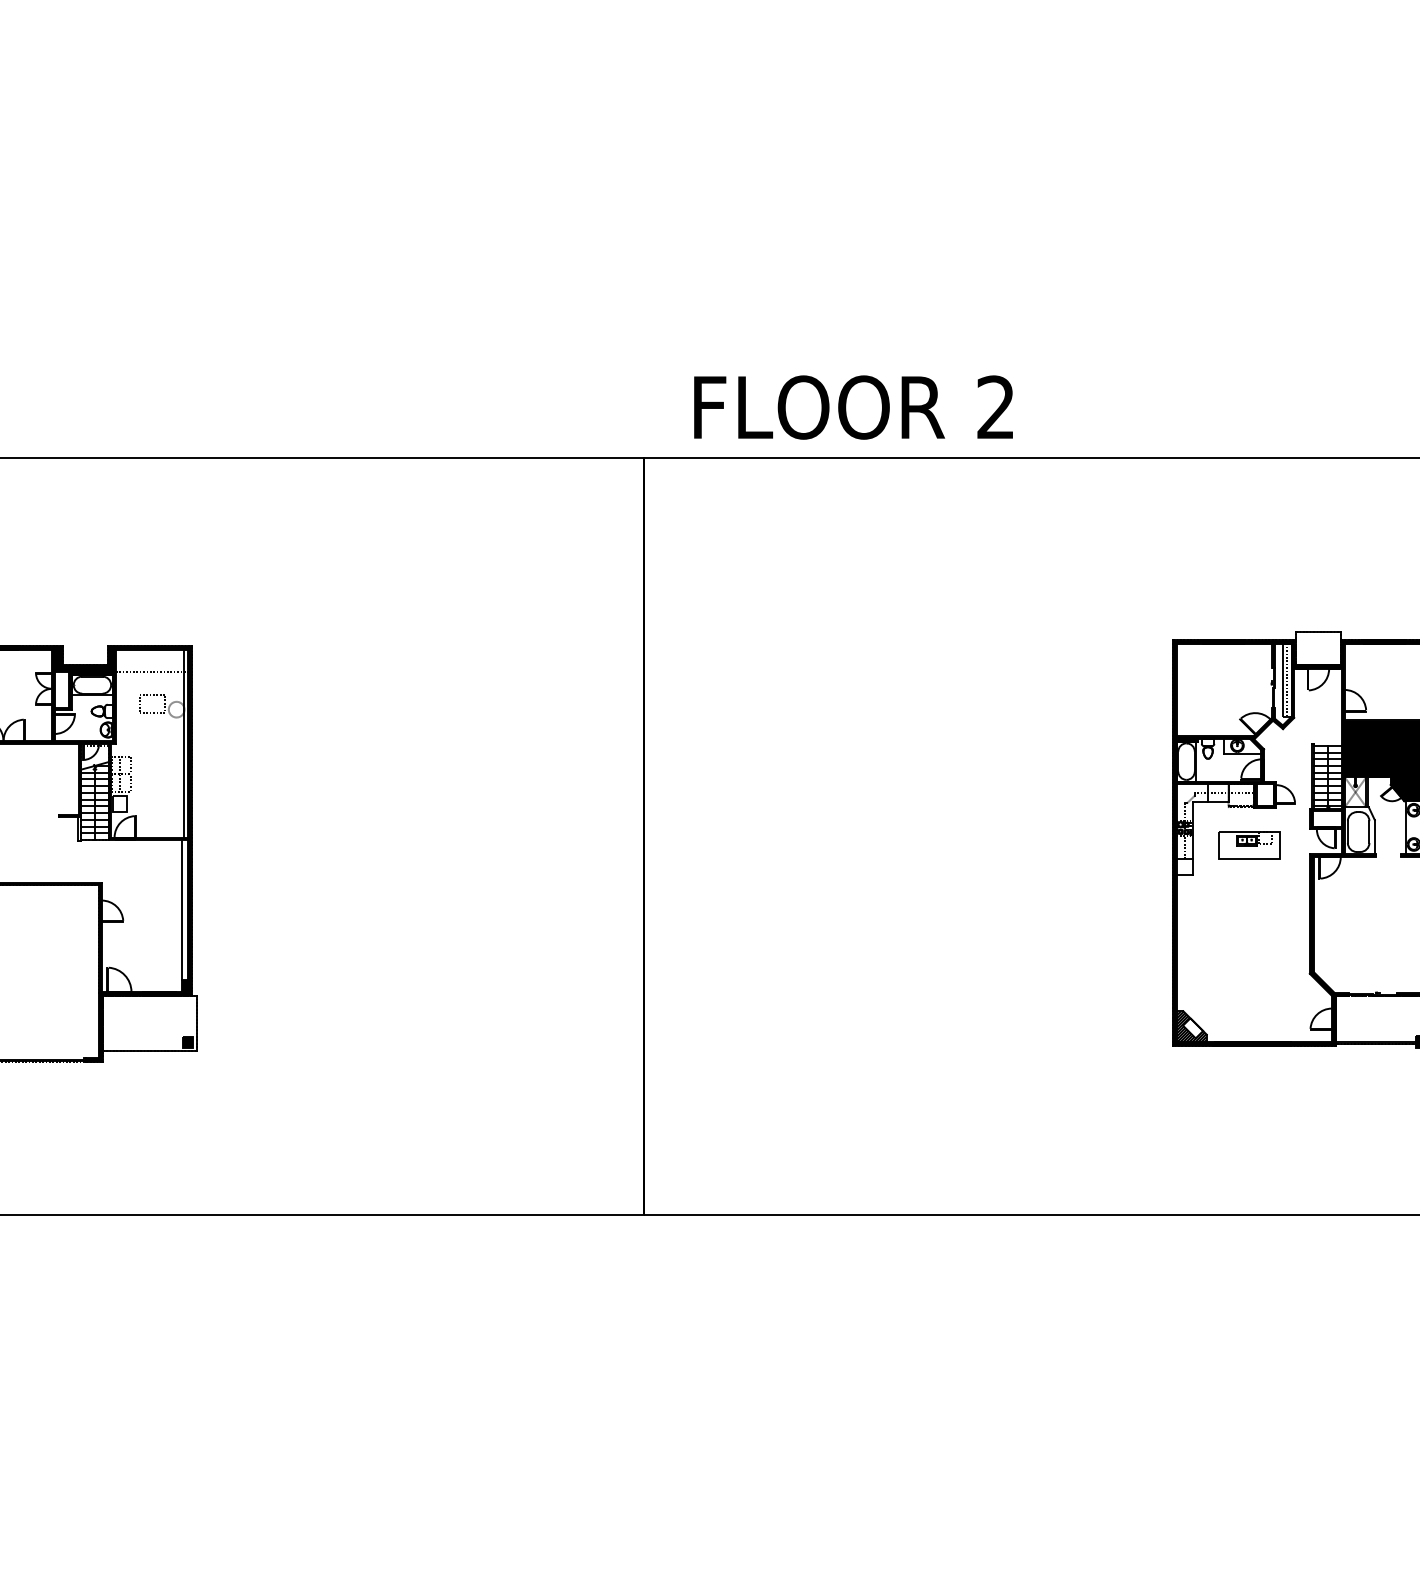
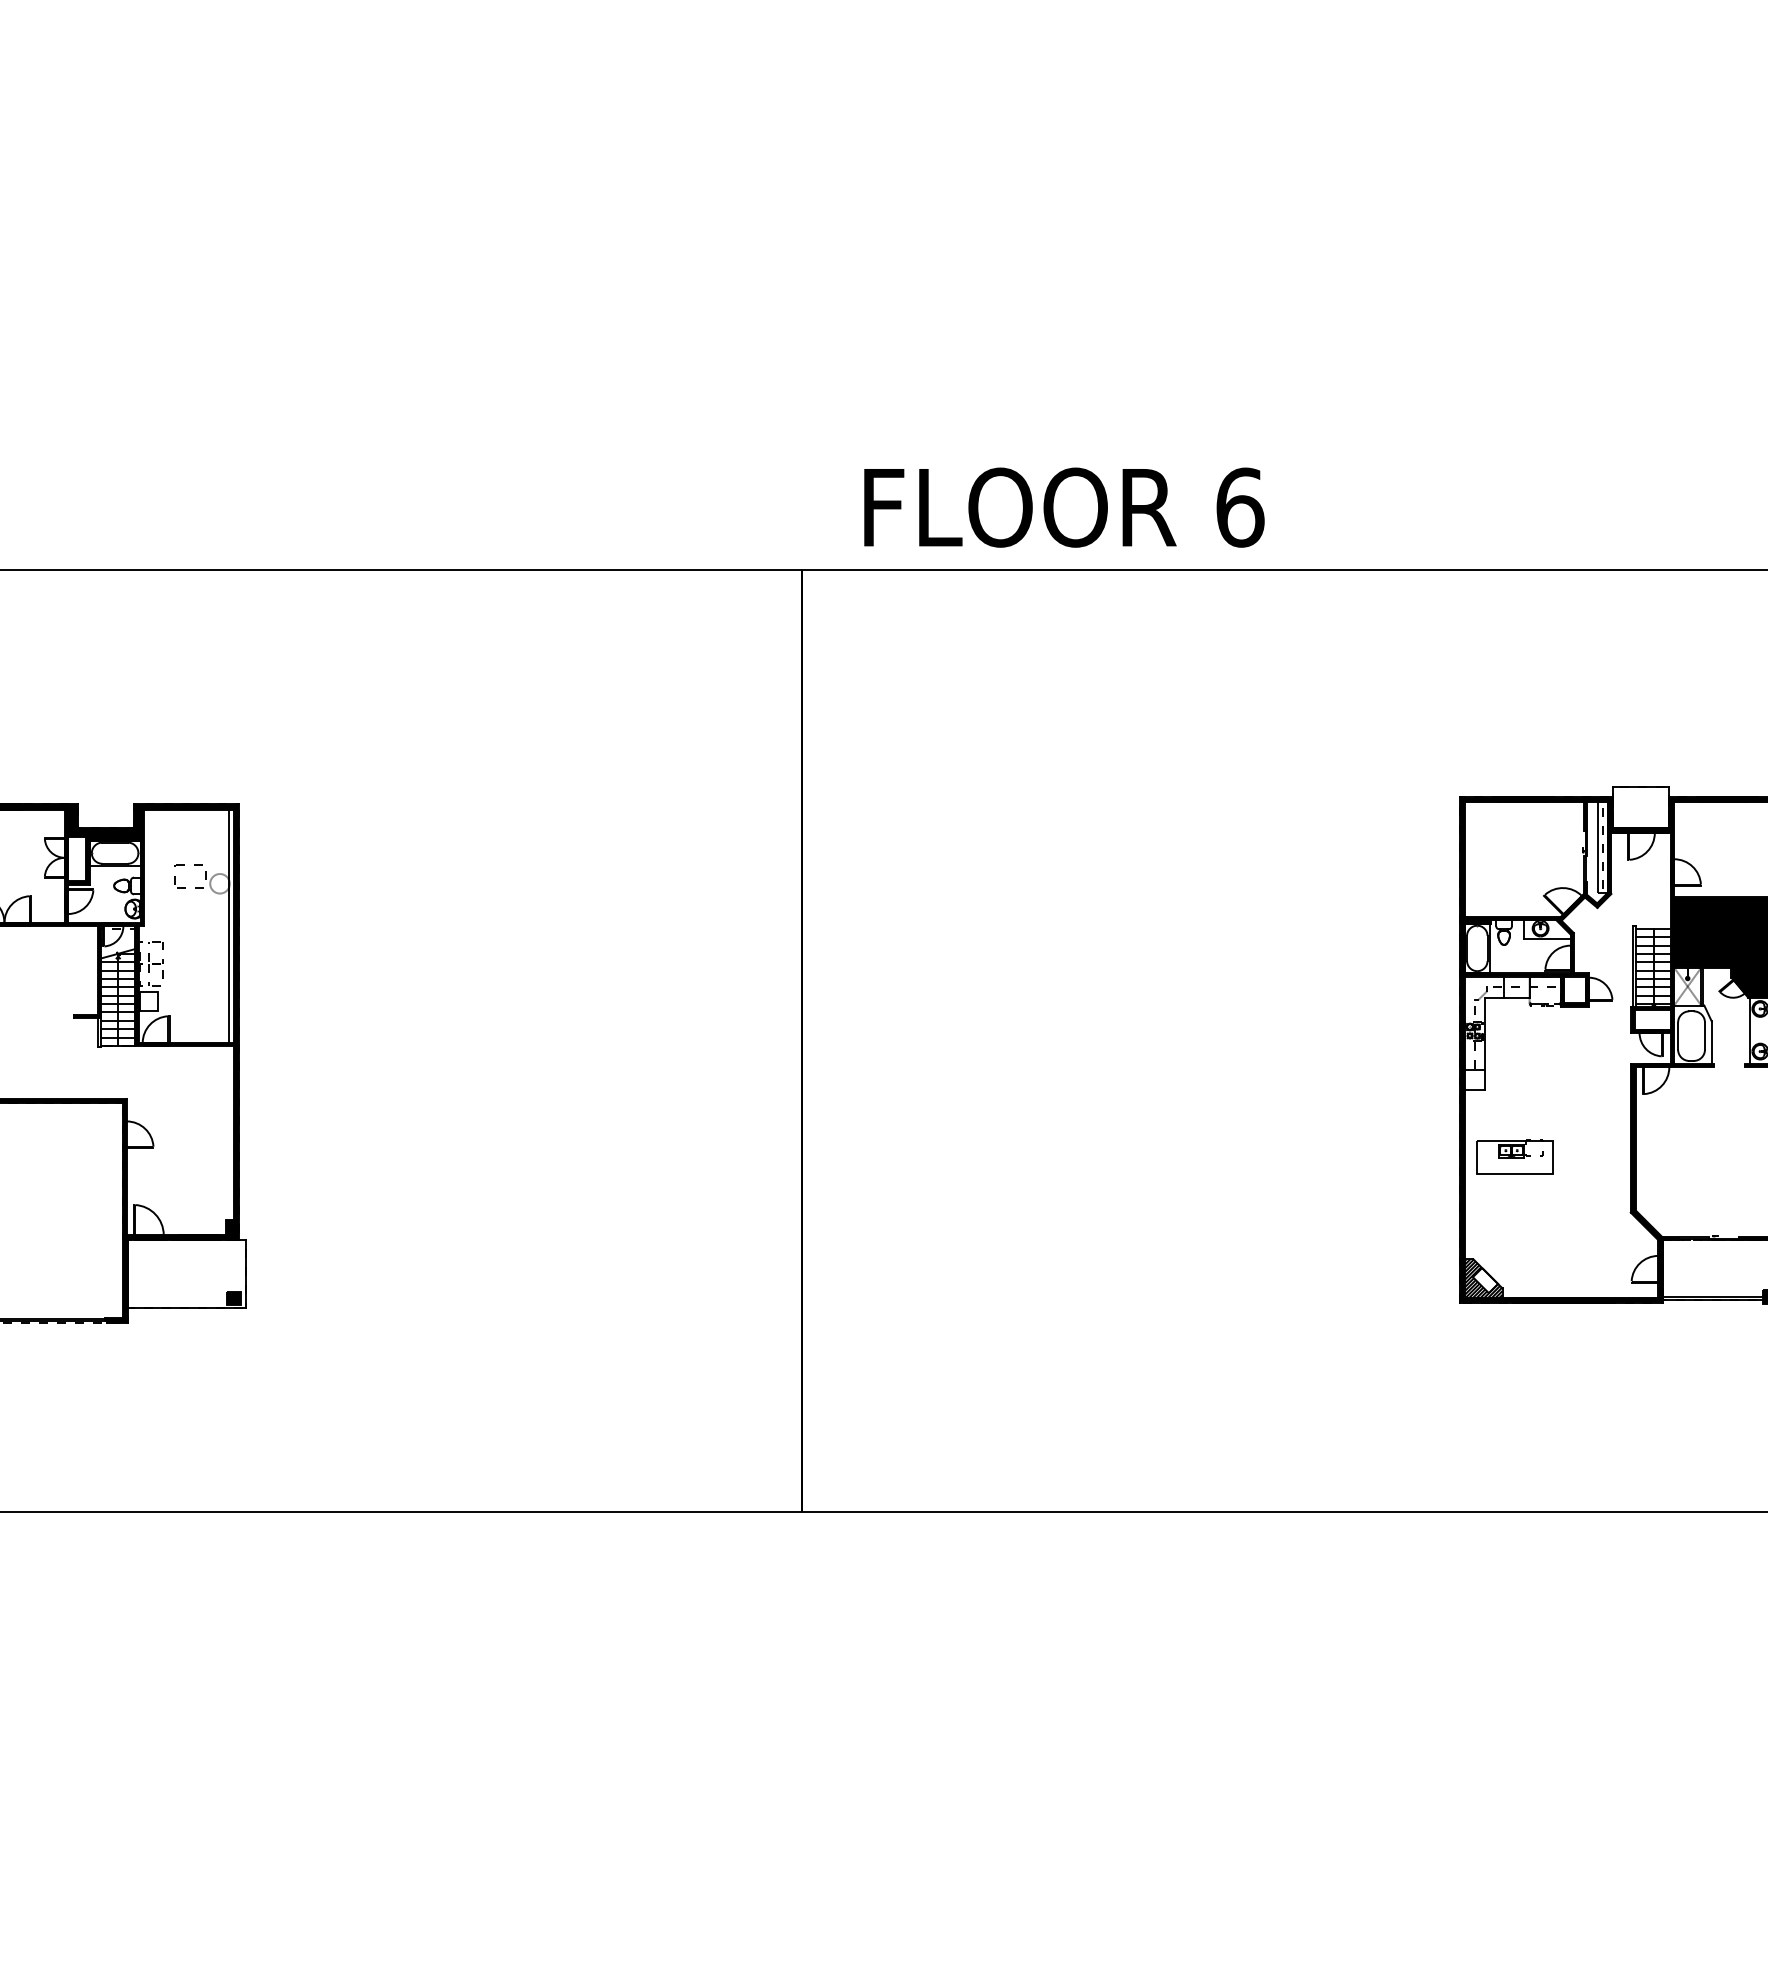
text: (996, 407) -> (1240, 507), 2 -> 6
line: (151, 672) -> (188, 837), removed
part: (1249, 845) -> (1514, 1157), moved
line: (181, 910) -> (226, 1133), removed

